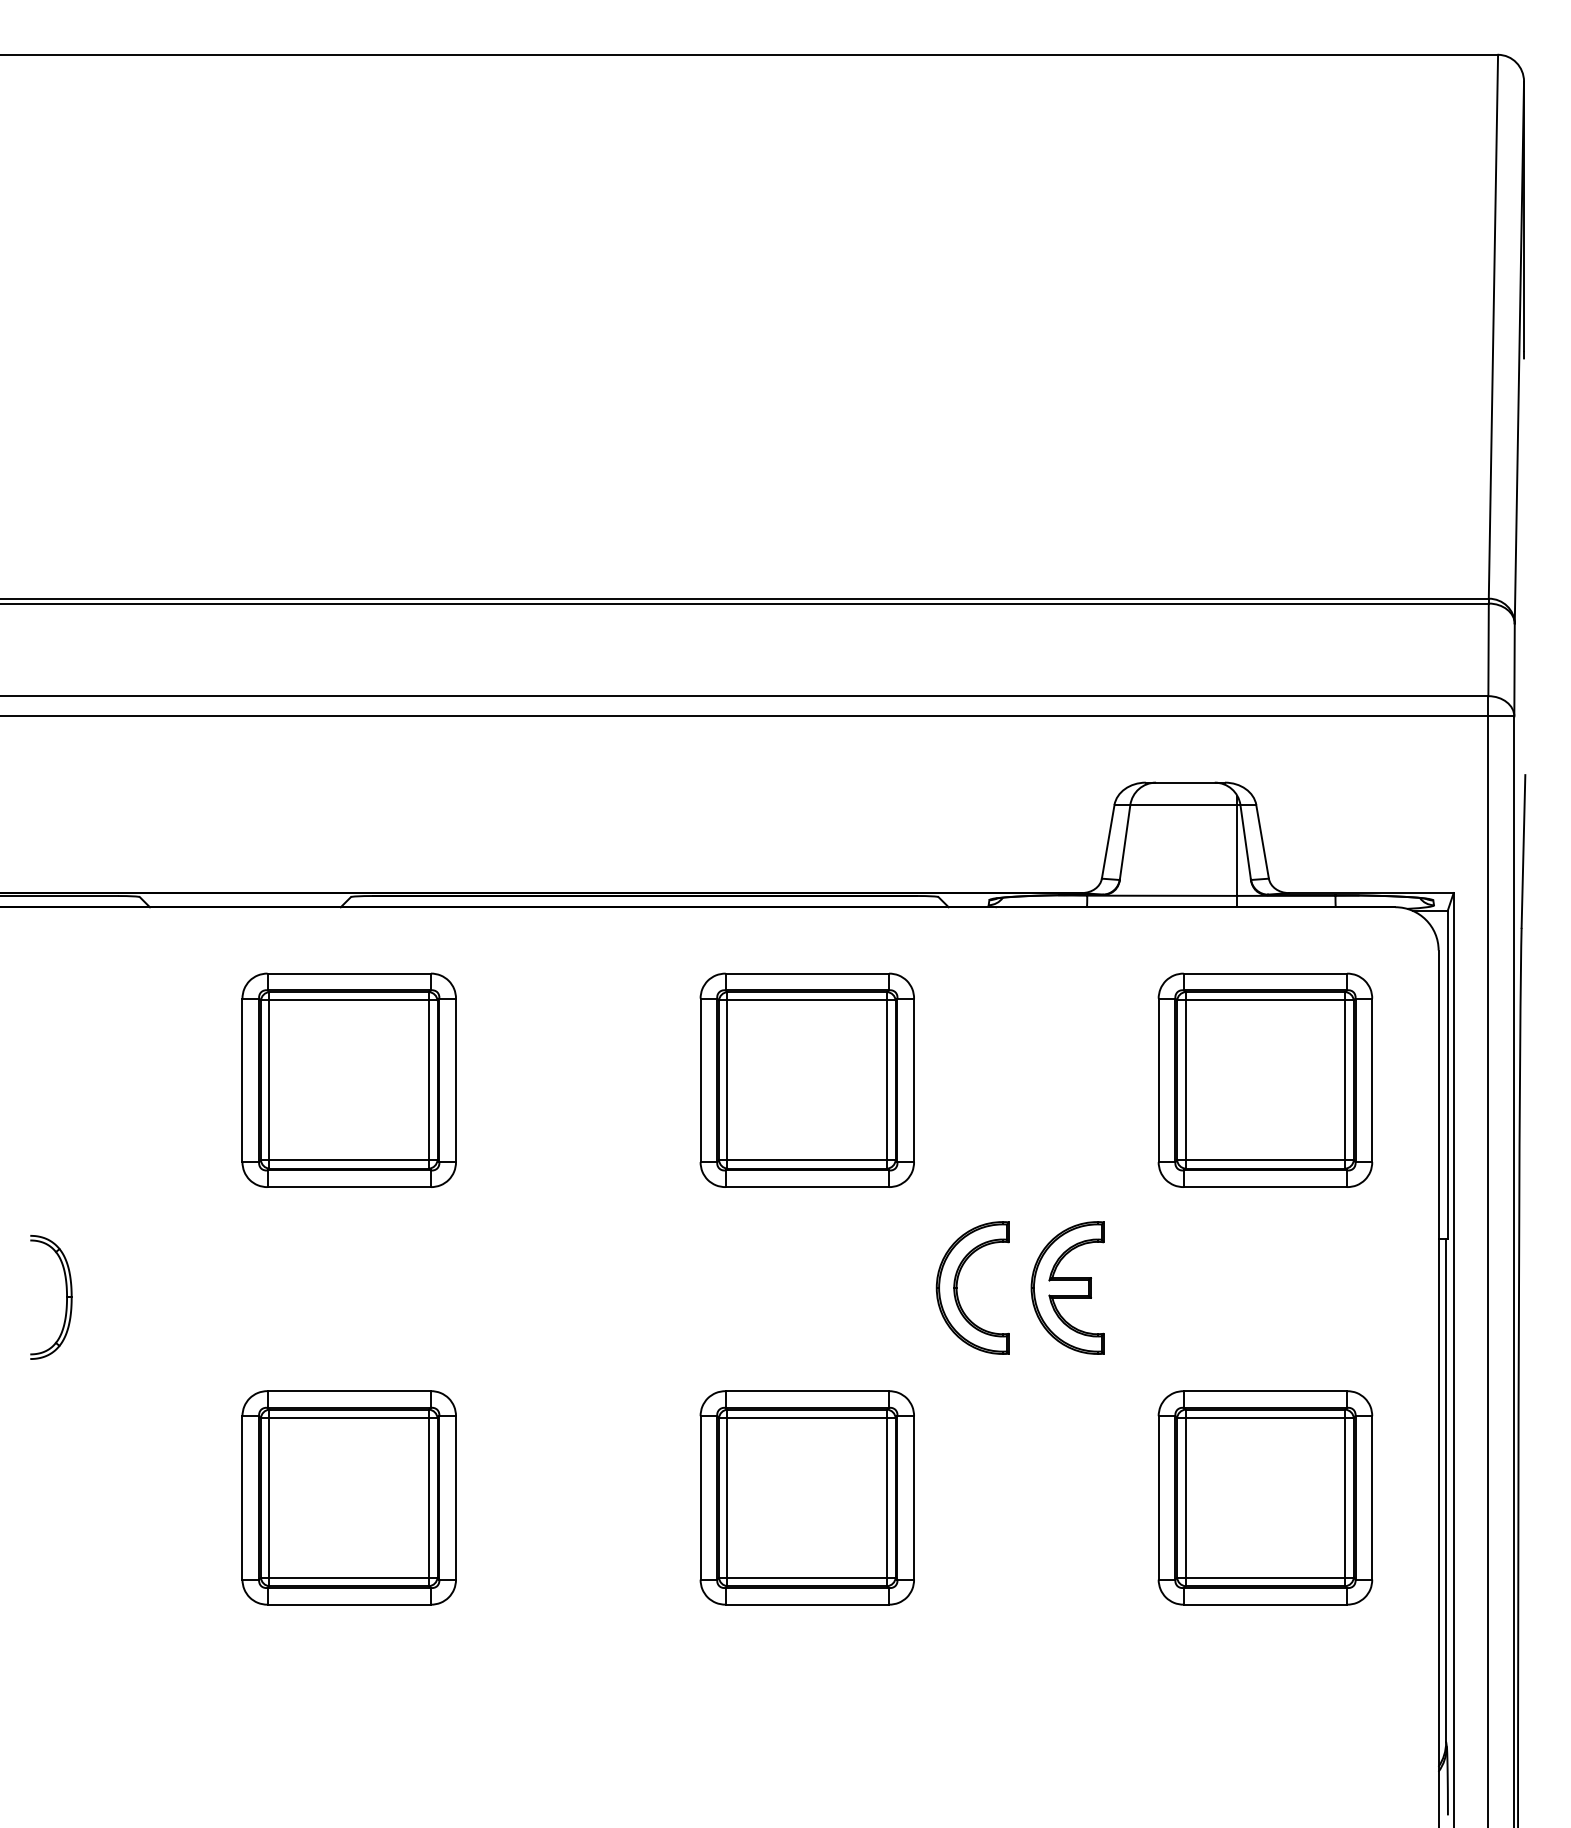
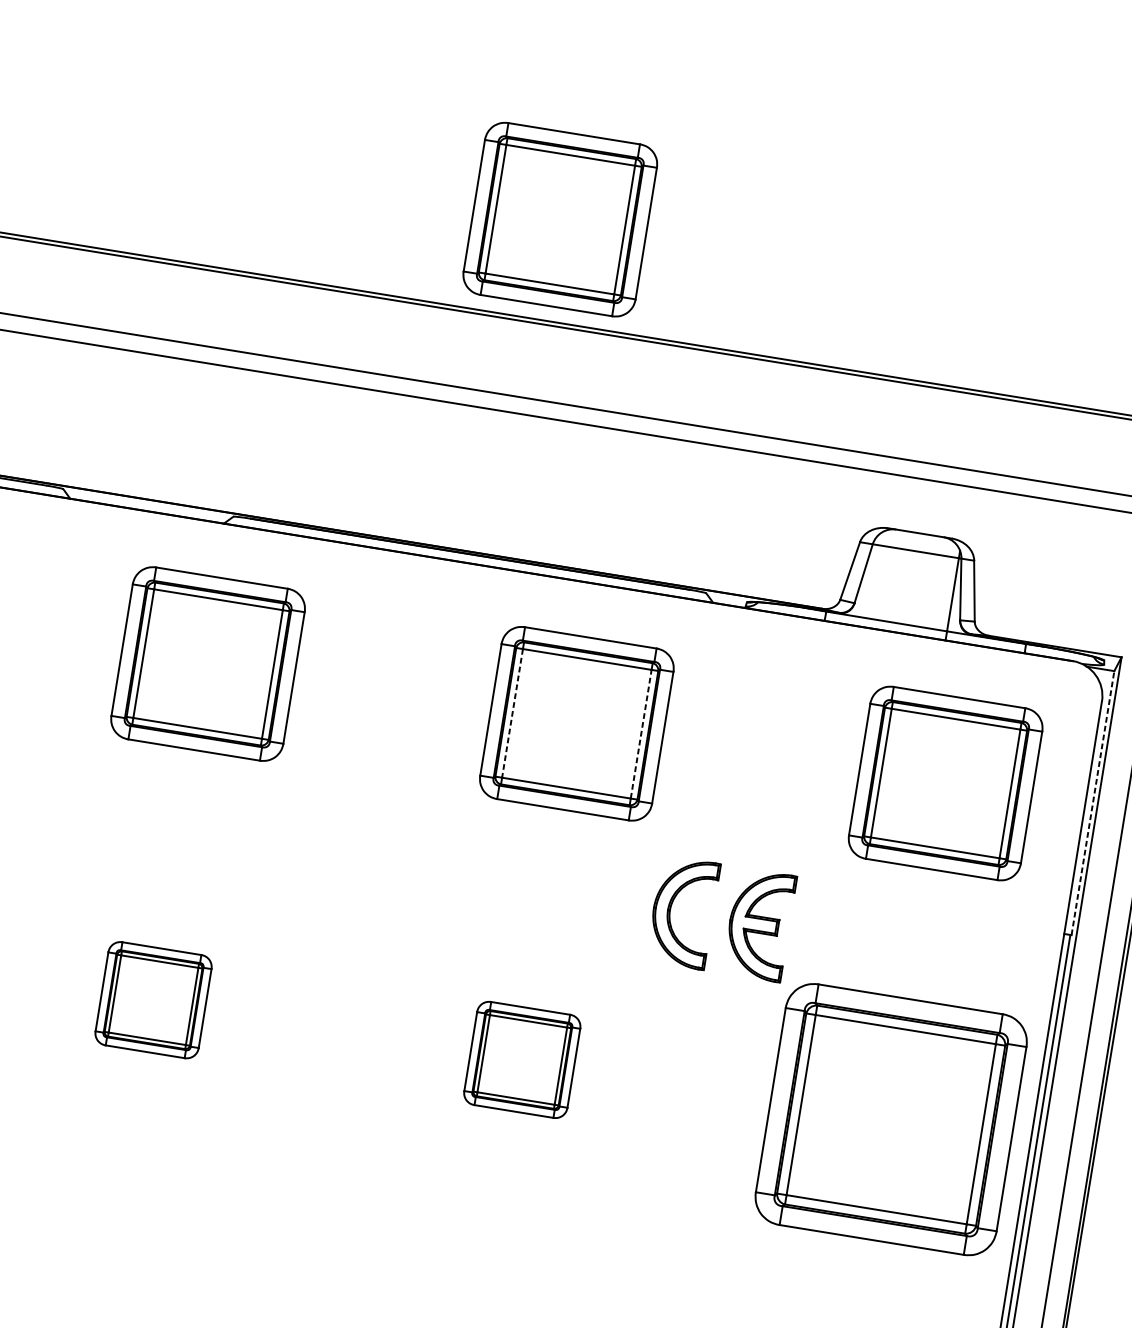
part: (688, 472) -> (560, 218), added
line: (1447, 1075) -> (1092, 803), solid -> dashed
line: (727, 1080) -> (512, 713), solid -> dashed
line: (887, 1080) -> (641, 734), solid -> dashed
part: (348, 1497) -> (153, 999), size x0.6
part: (806, 1497) -> (521, 1059), size x0.6
part: (1265, 1497) -> (891, 1119), size x1.4

